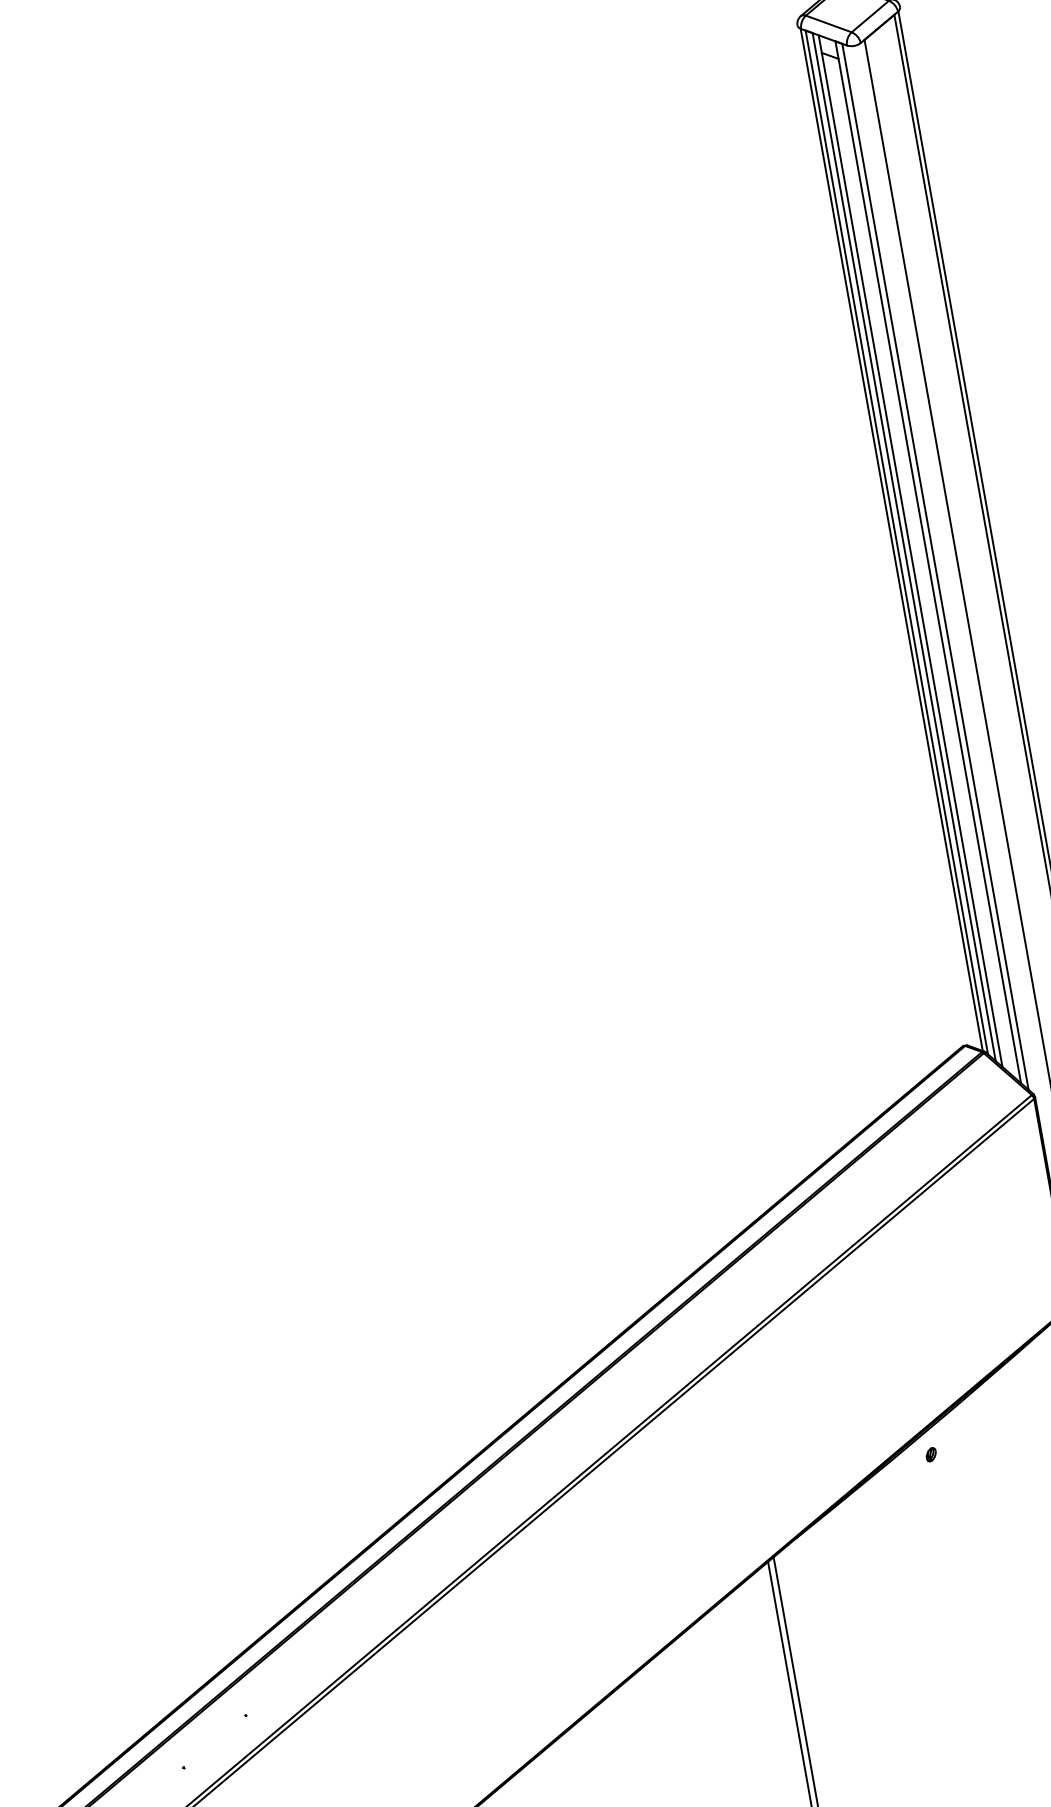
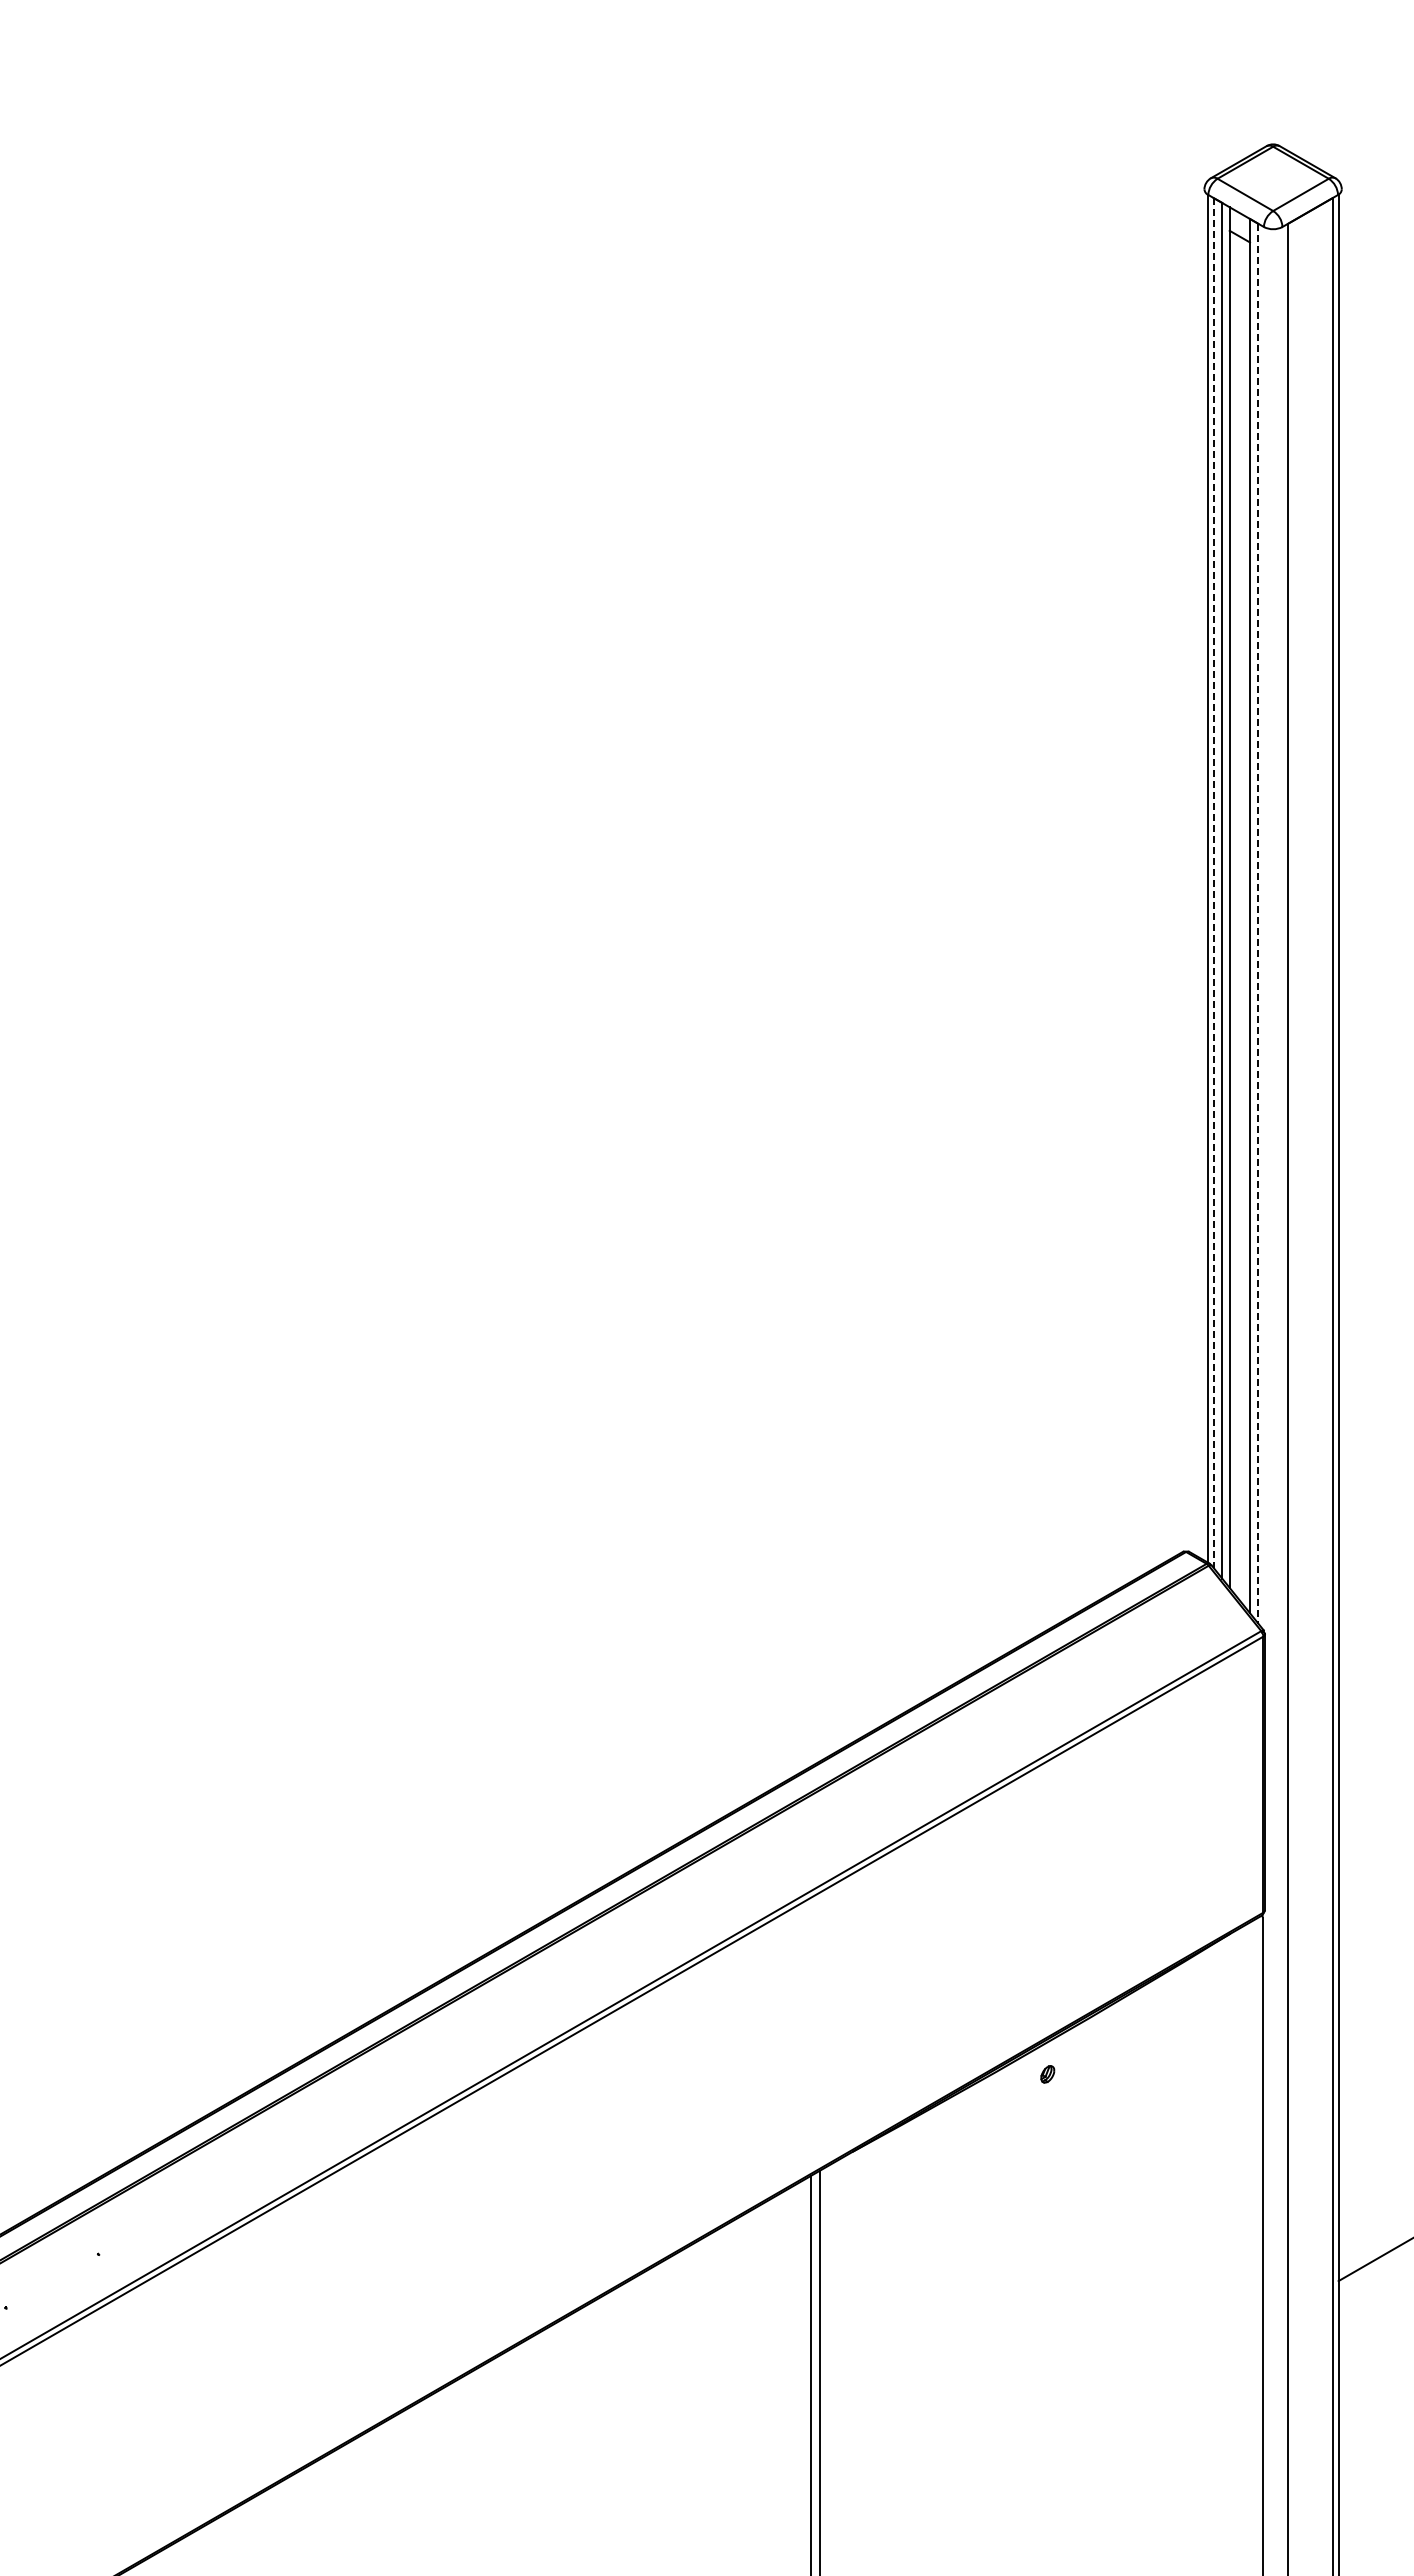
line: (896, 542) -> (1213, 883), solid -> dashed
line: (935, 566) -> (1258, 923), solid -> dashed

